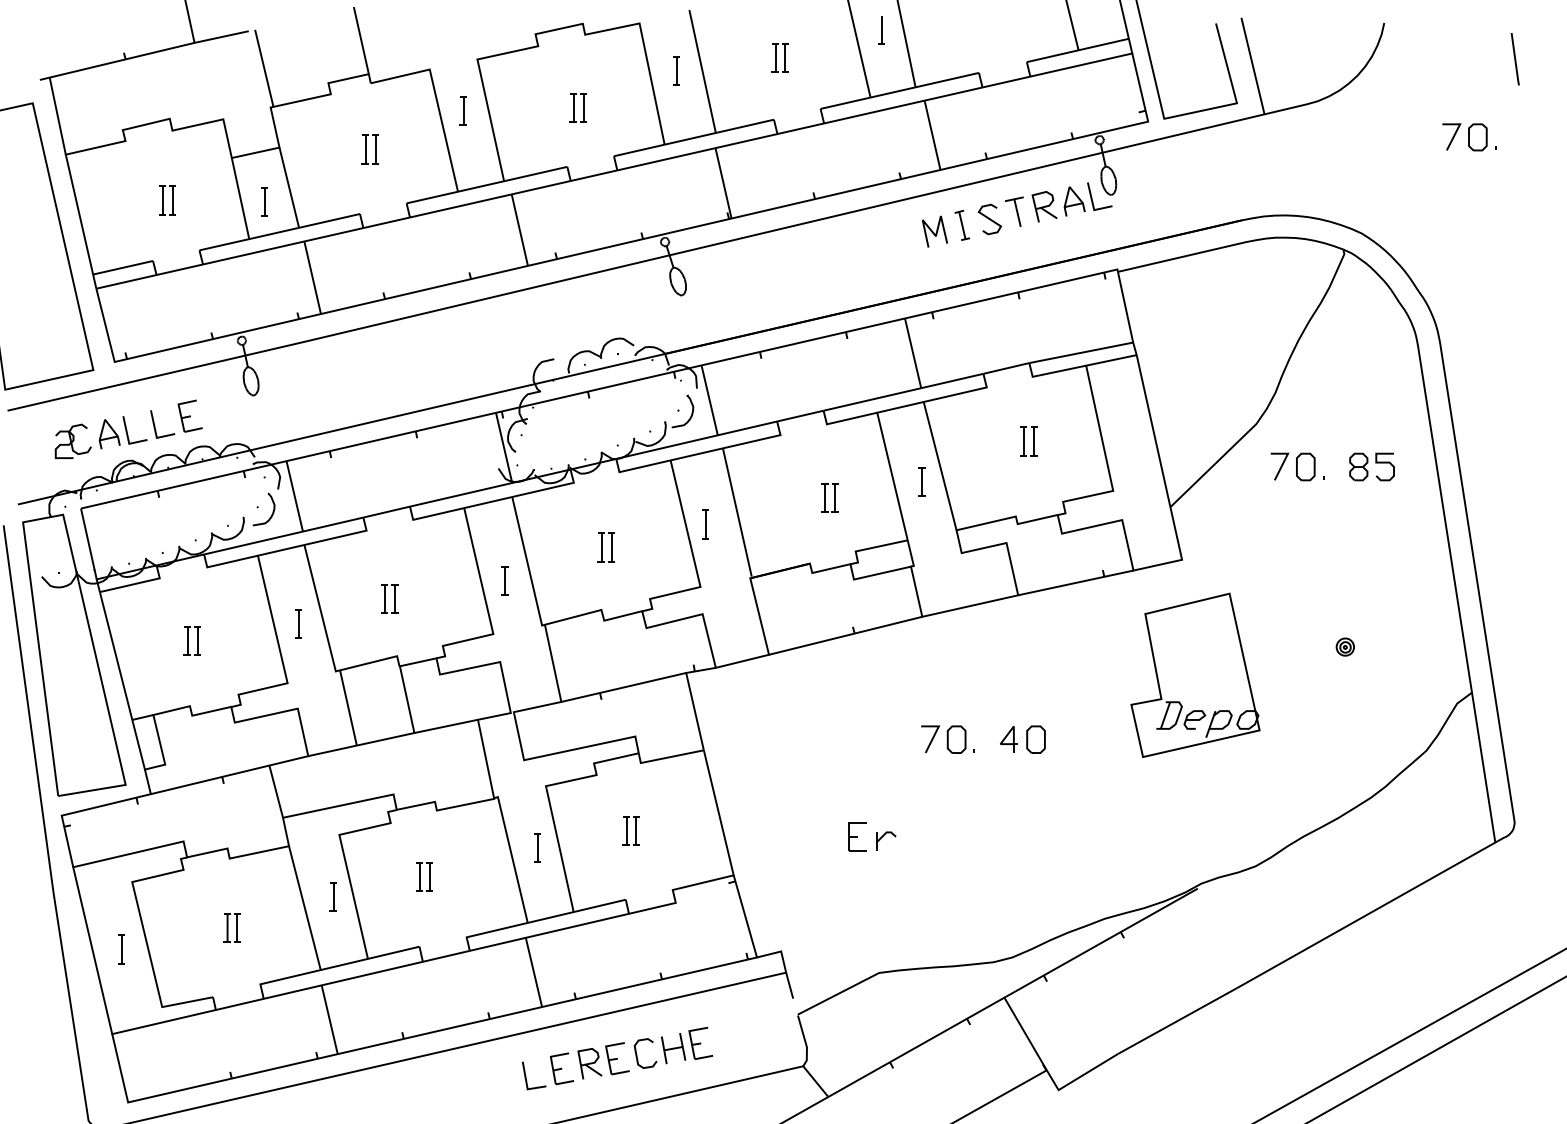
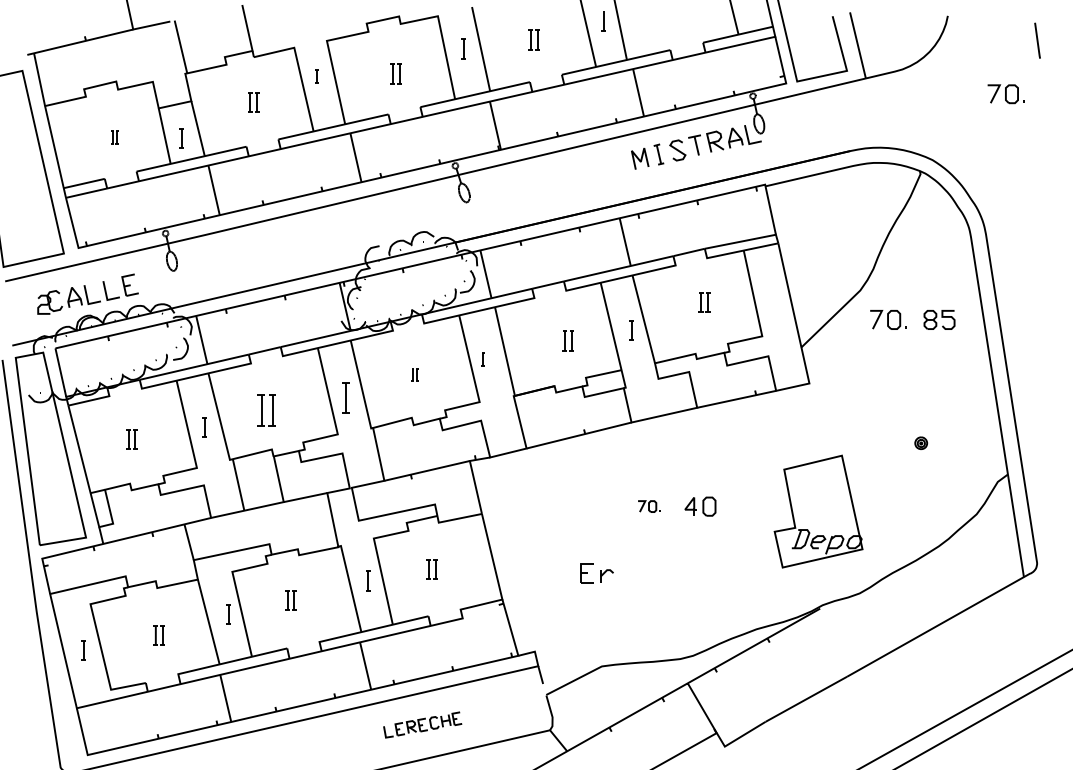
part: (462, 111) -> (316, 76), size x0.7
part: (167, 200) -> (114, 137), size x0.7
part: (706, 524) -> (483, 359), size x0.7
part: (605, 546) -> (414, 374), size x0.6
part: (504, 580) -> (345, 397), size x1.6
part: (389, 599) -> (266, 410), size x1.6
part: (1195, 675) -> (818, 511), moved
part: (947, 739) -> (648, 506), size x0.6
part: (617, 1057) -> (422, 724), size x0.6

